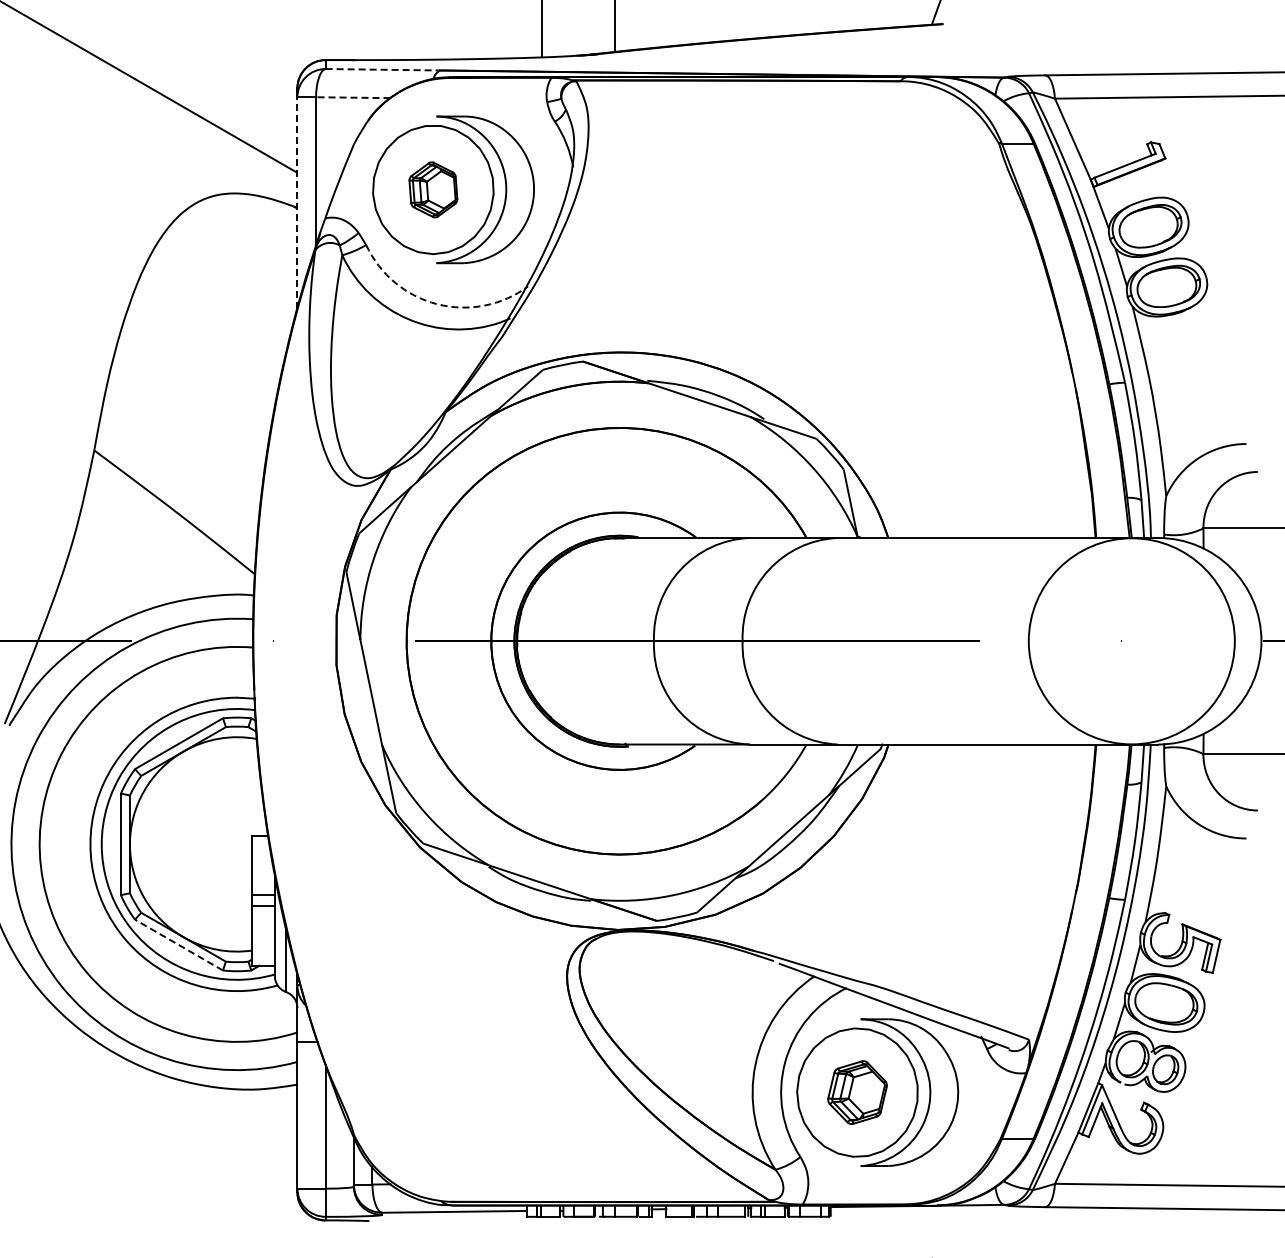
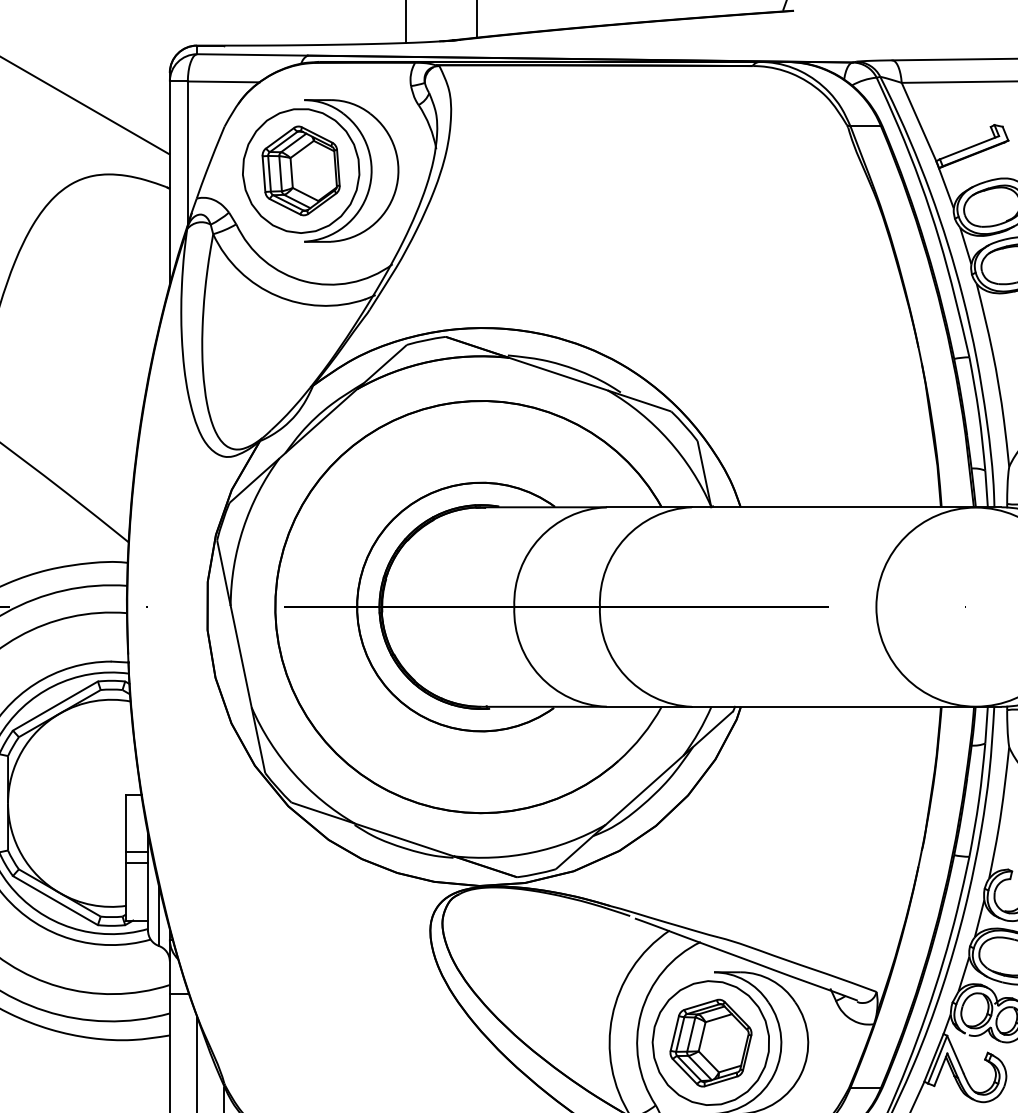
line: (383, 69) -> (253, 54), dashed -> solid
line: (352, 97) -> (223, 81), dashed -> solid
part: (433, 189) -> (301, 170), size x1.67
line: (297, 202) -> (169, 183), dashed -> solid
arc: (437, 304) -> (305, 281), dashed -> solid
line: (178, 945) -> (54, 900), dashed -> solid
part: (857, 1092) -> (710, 1043), size x1.43

